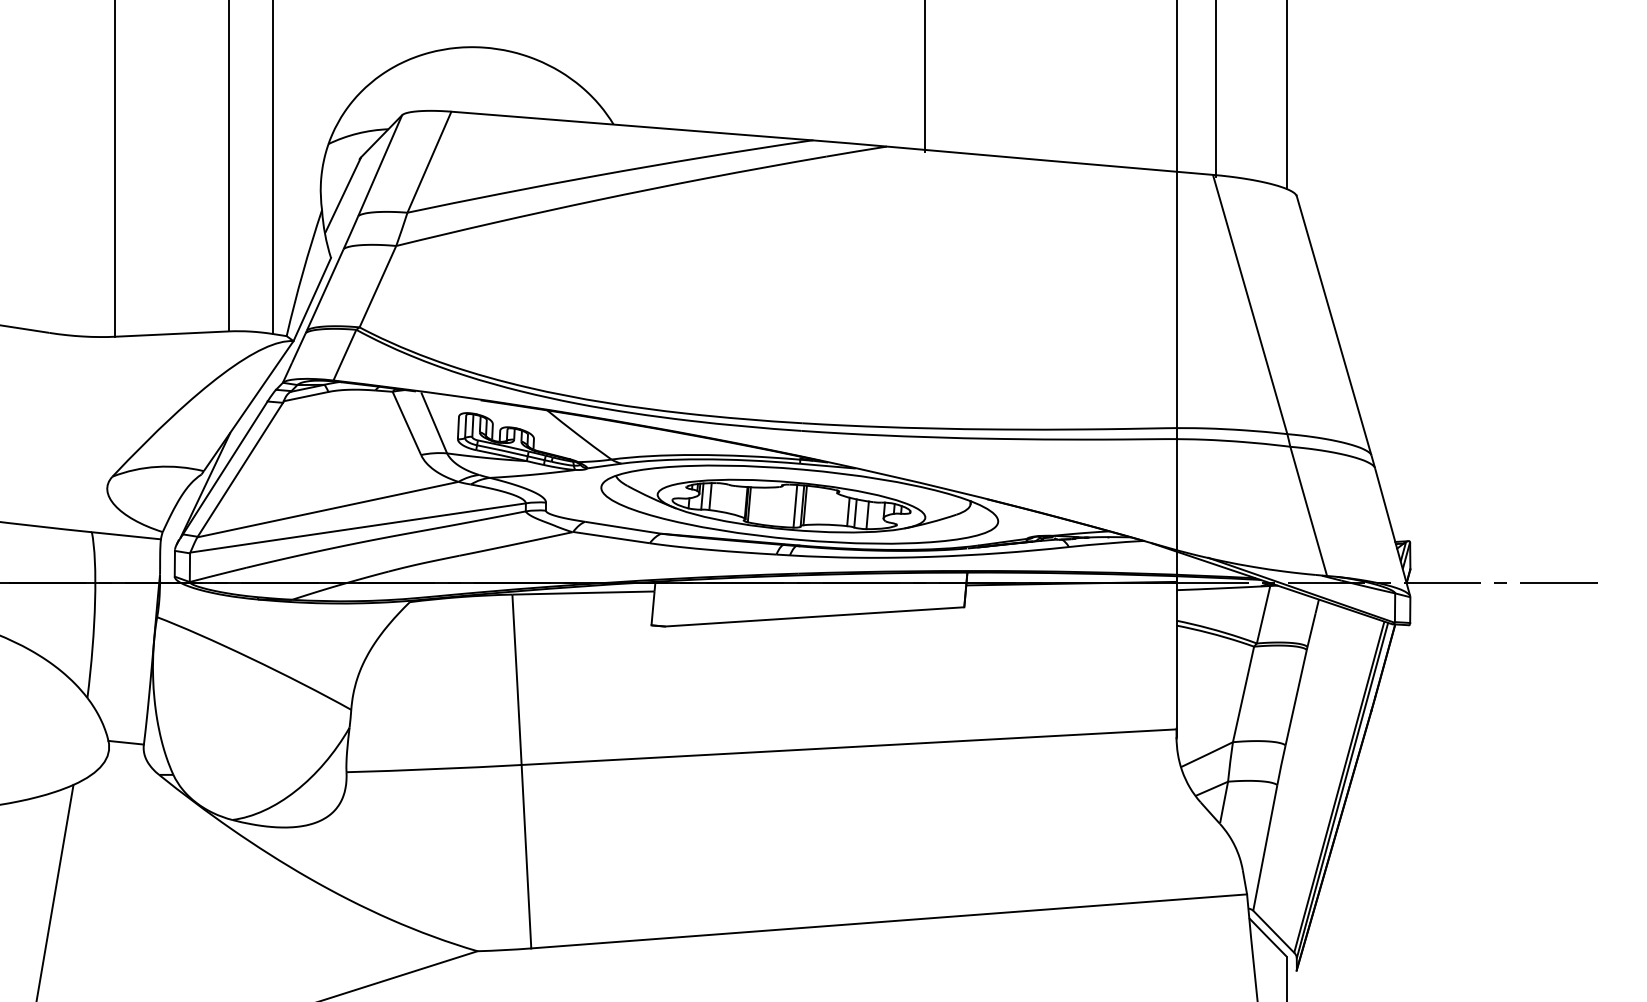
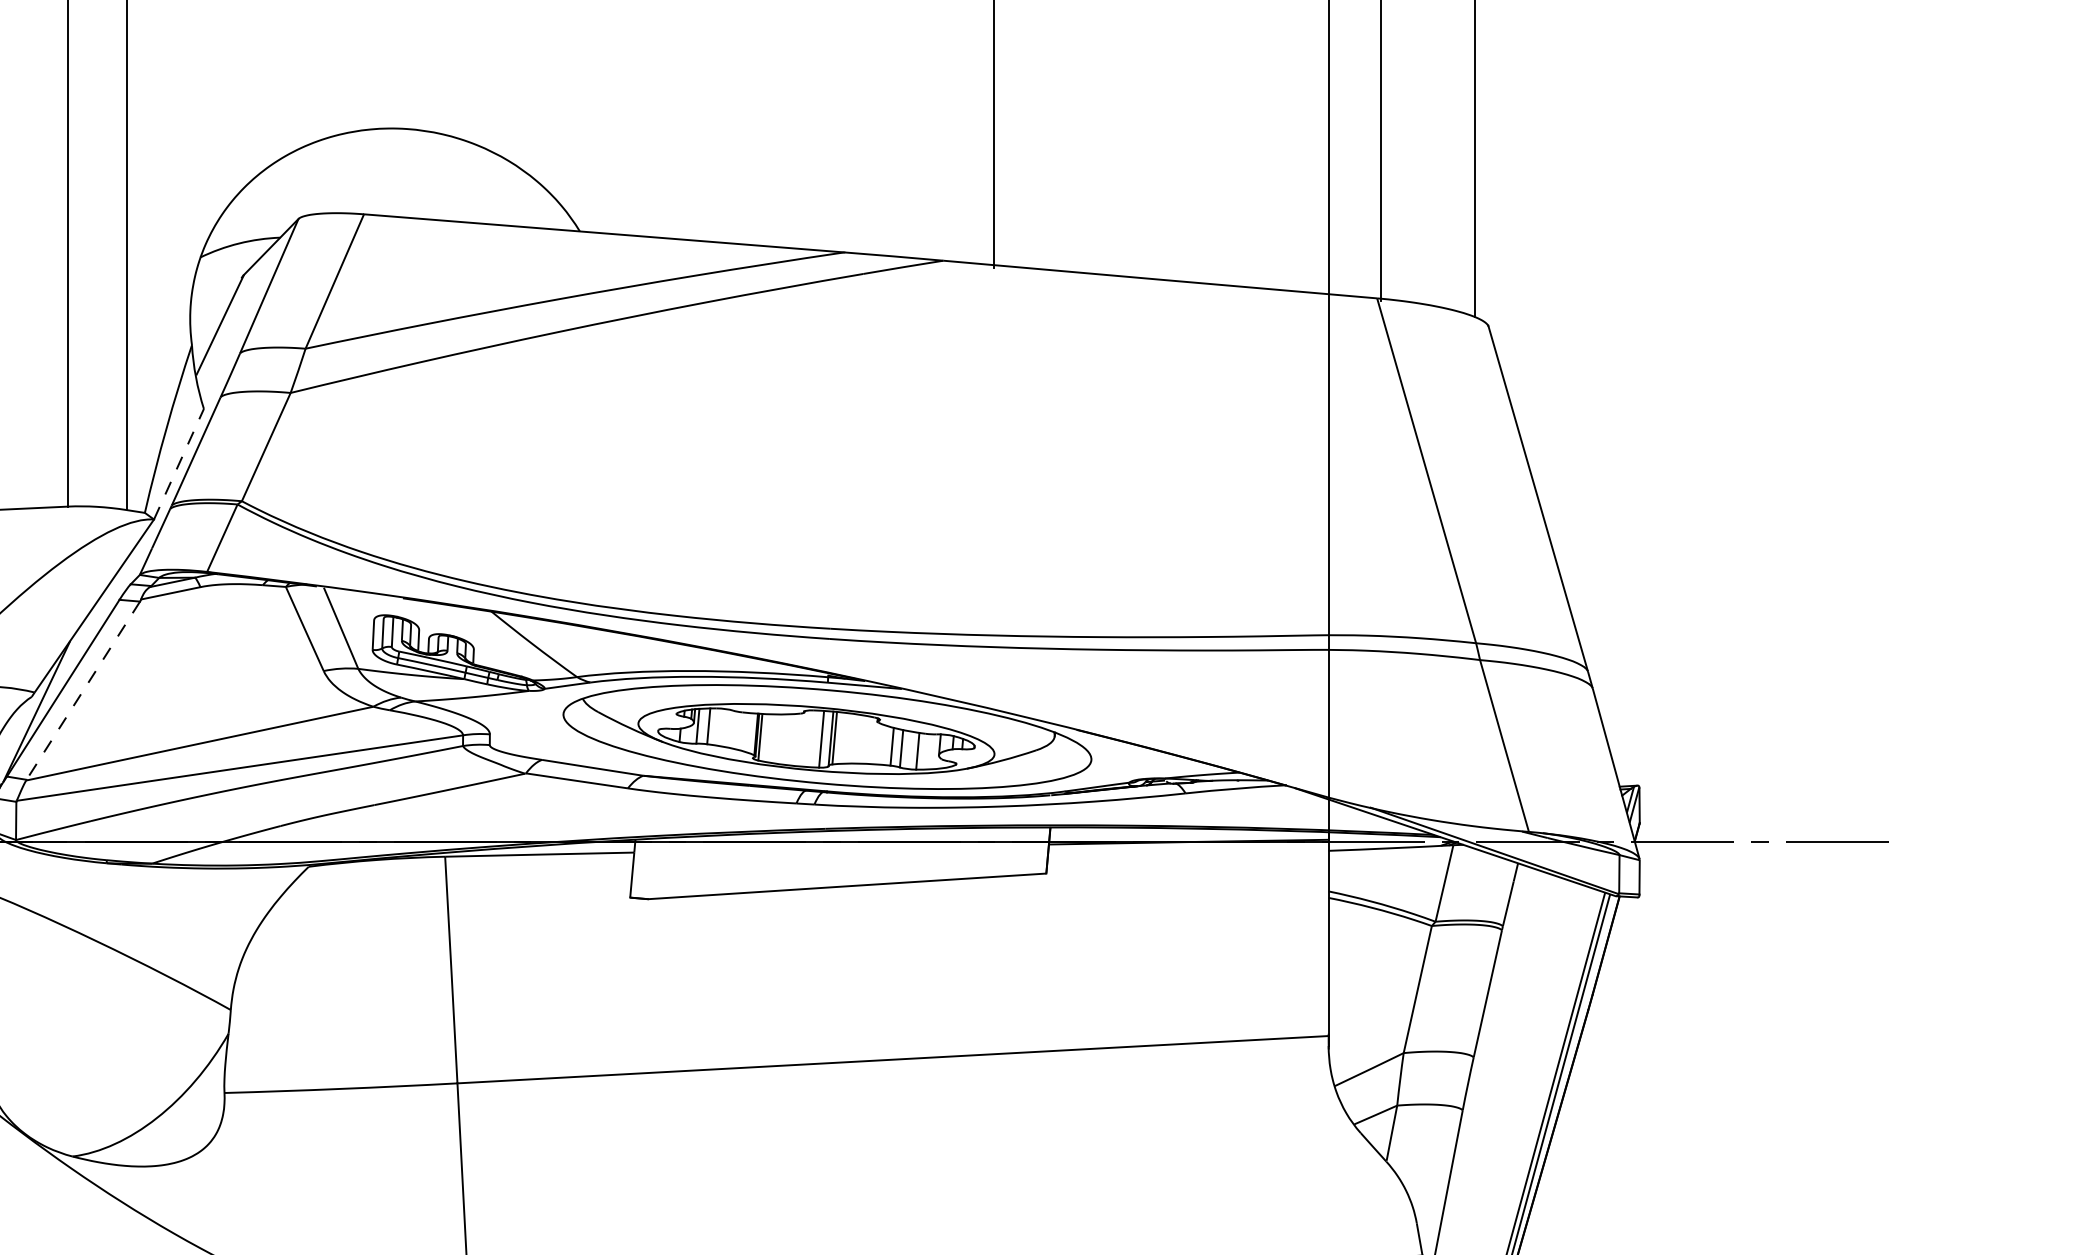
line: (312, 299) -> (179, 464), solid -> dashed
line: (240, 470) -> (83, 691), solid -> dashed

